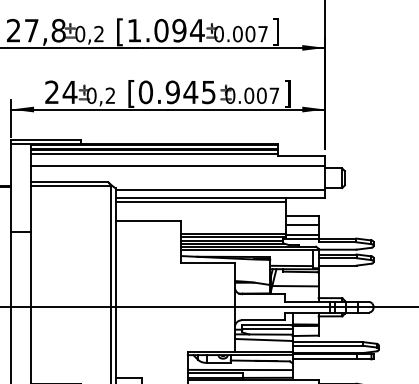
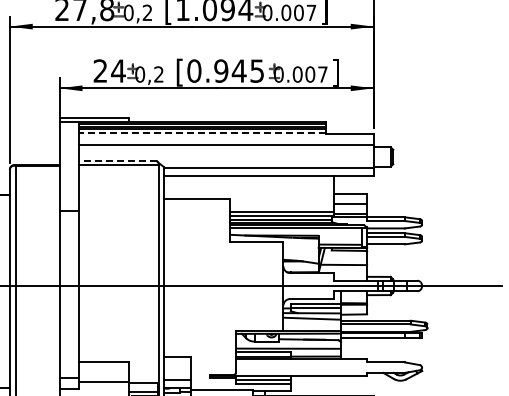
line: (154, 154) -> (202, 133), solid -> dashed
line: (69, 181) -> (117, 160), solid -> dashed
line: (201, 201) -> (249, 180), removed

